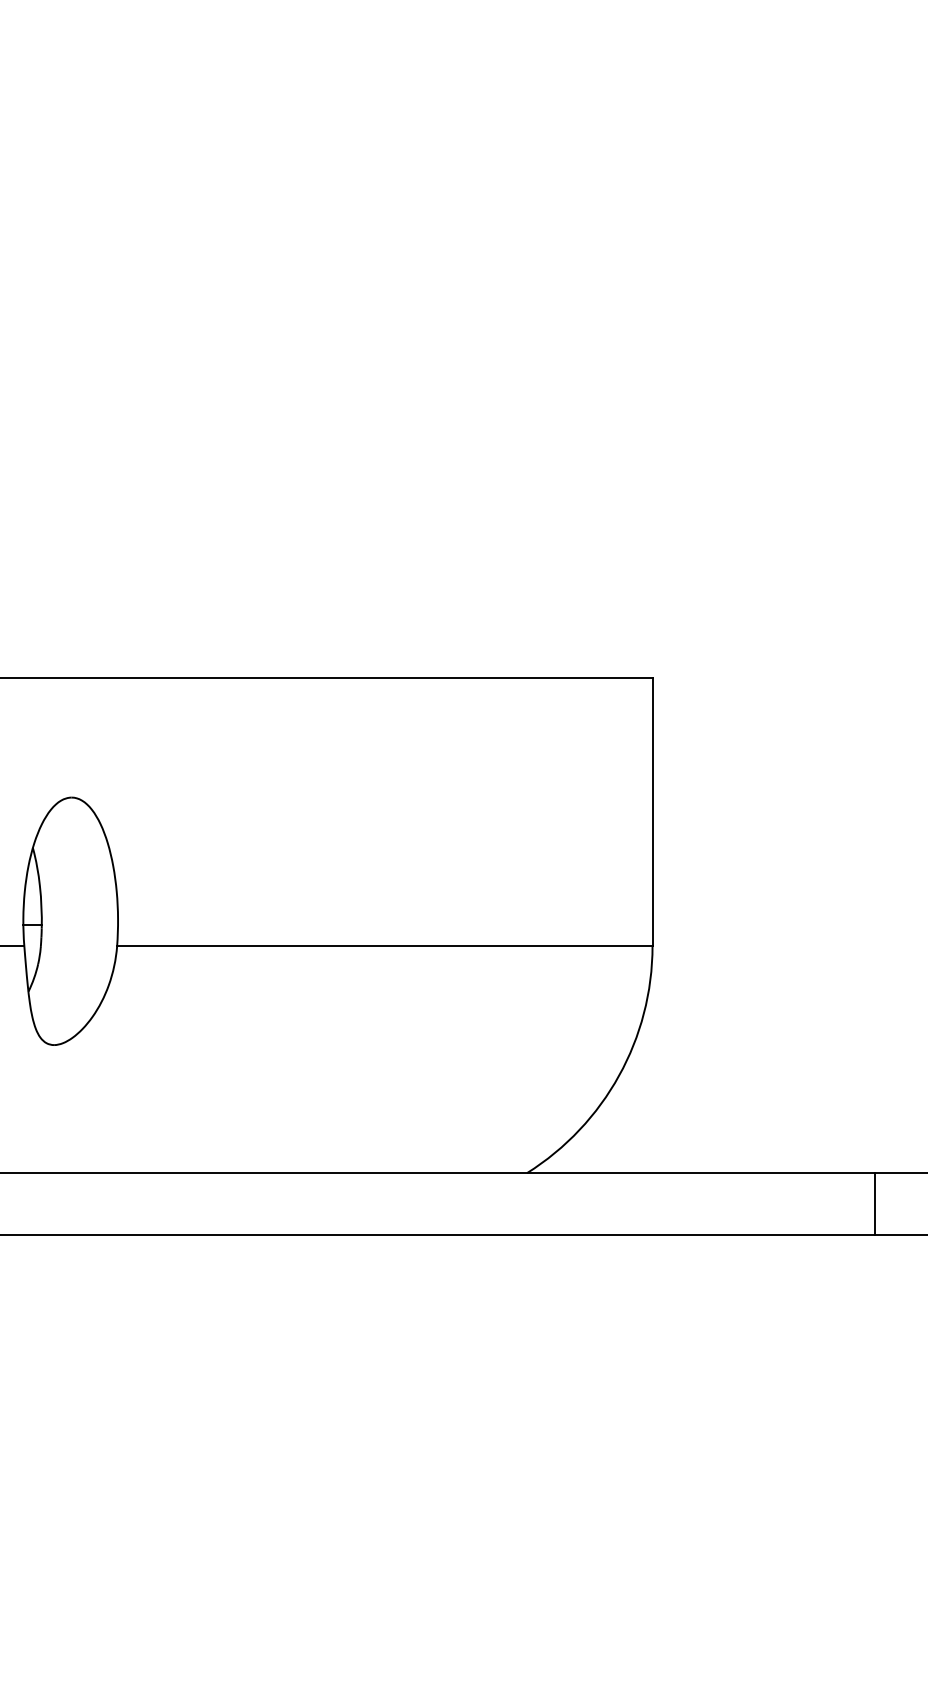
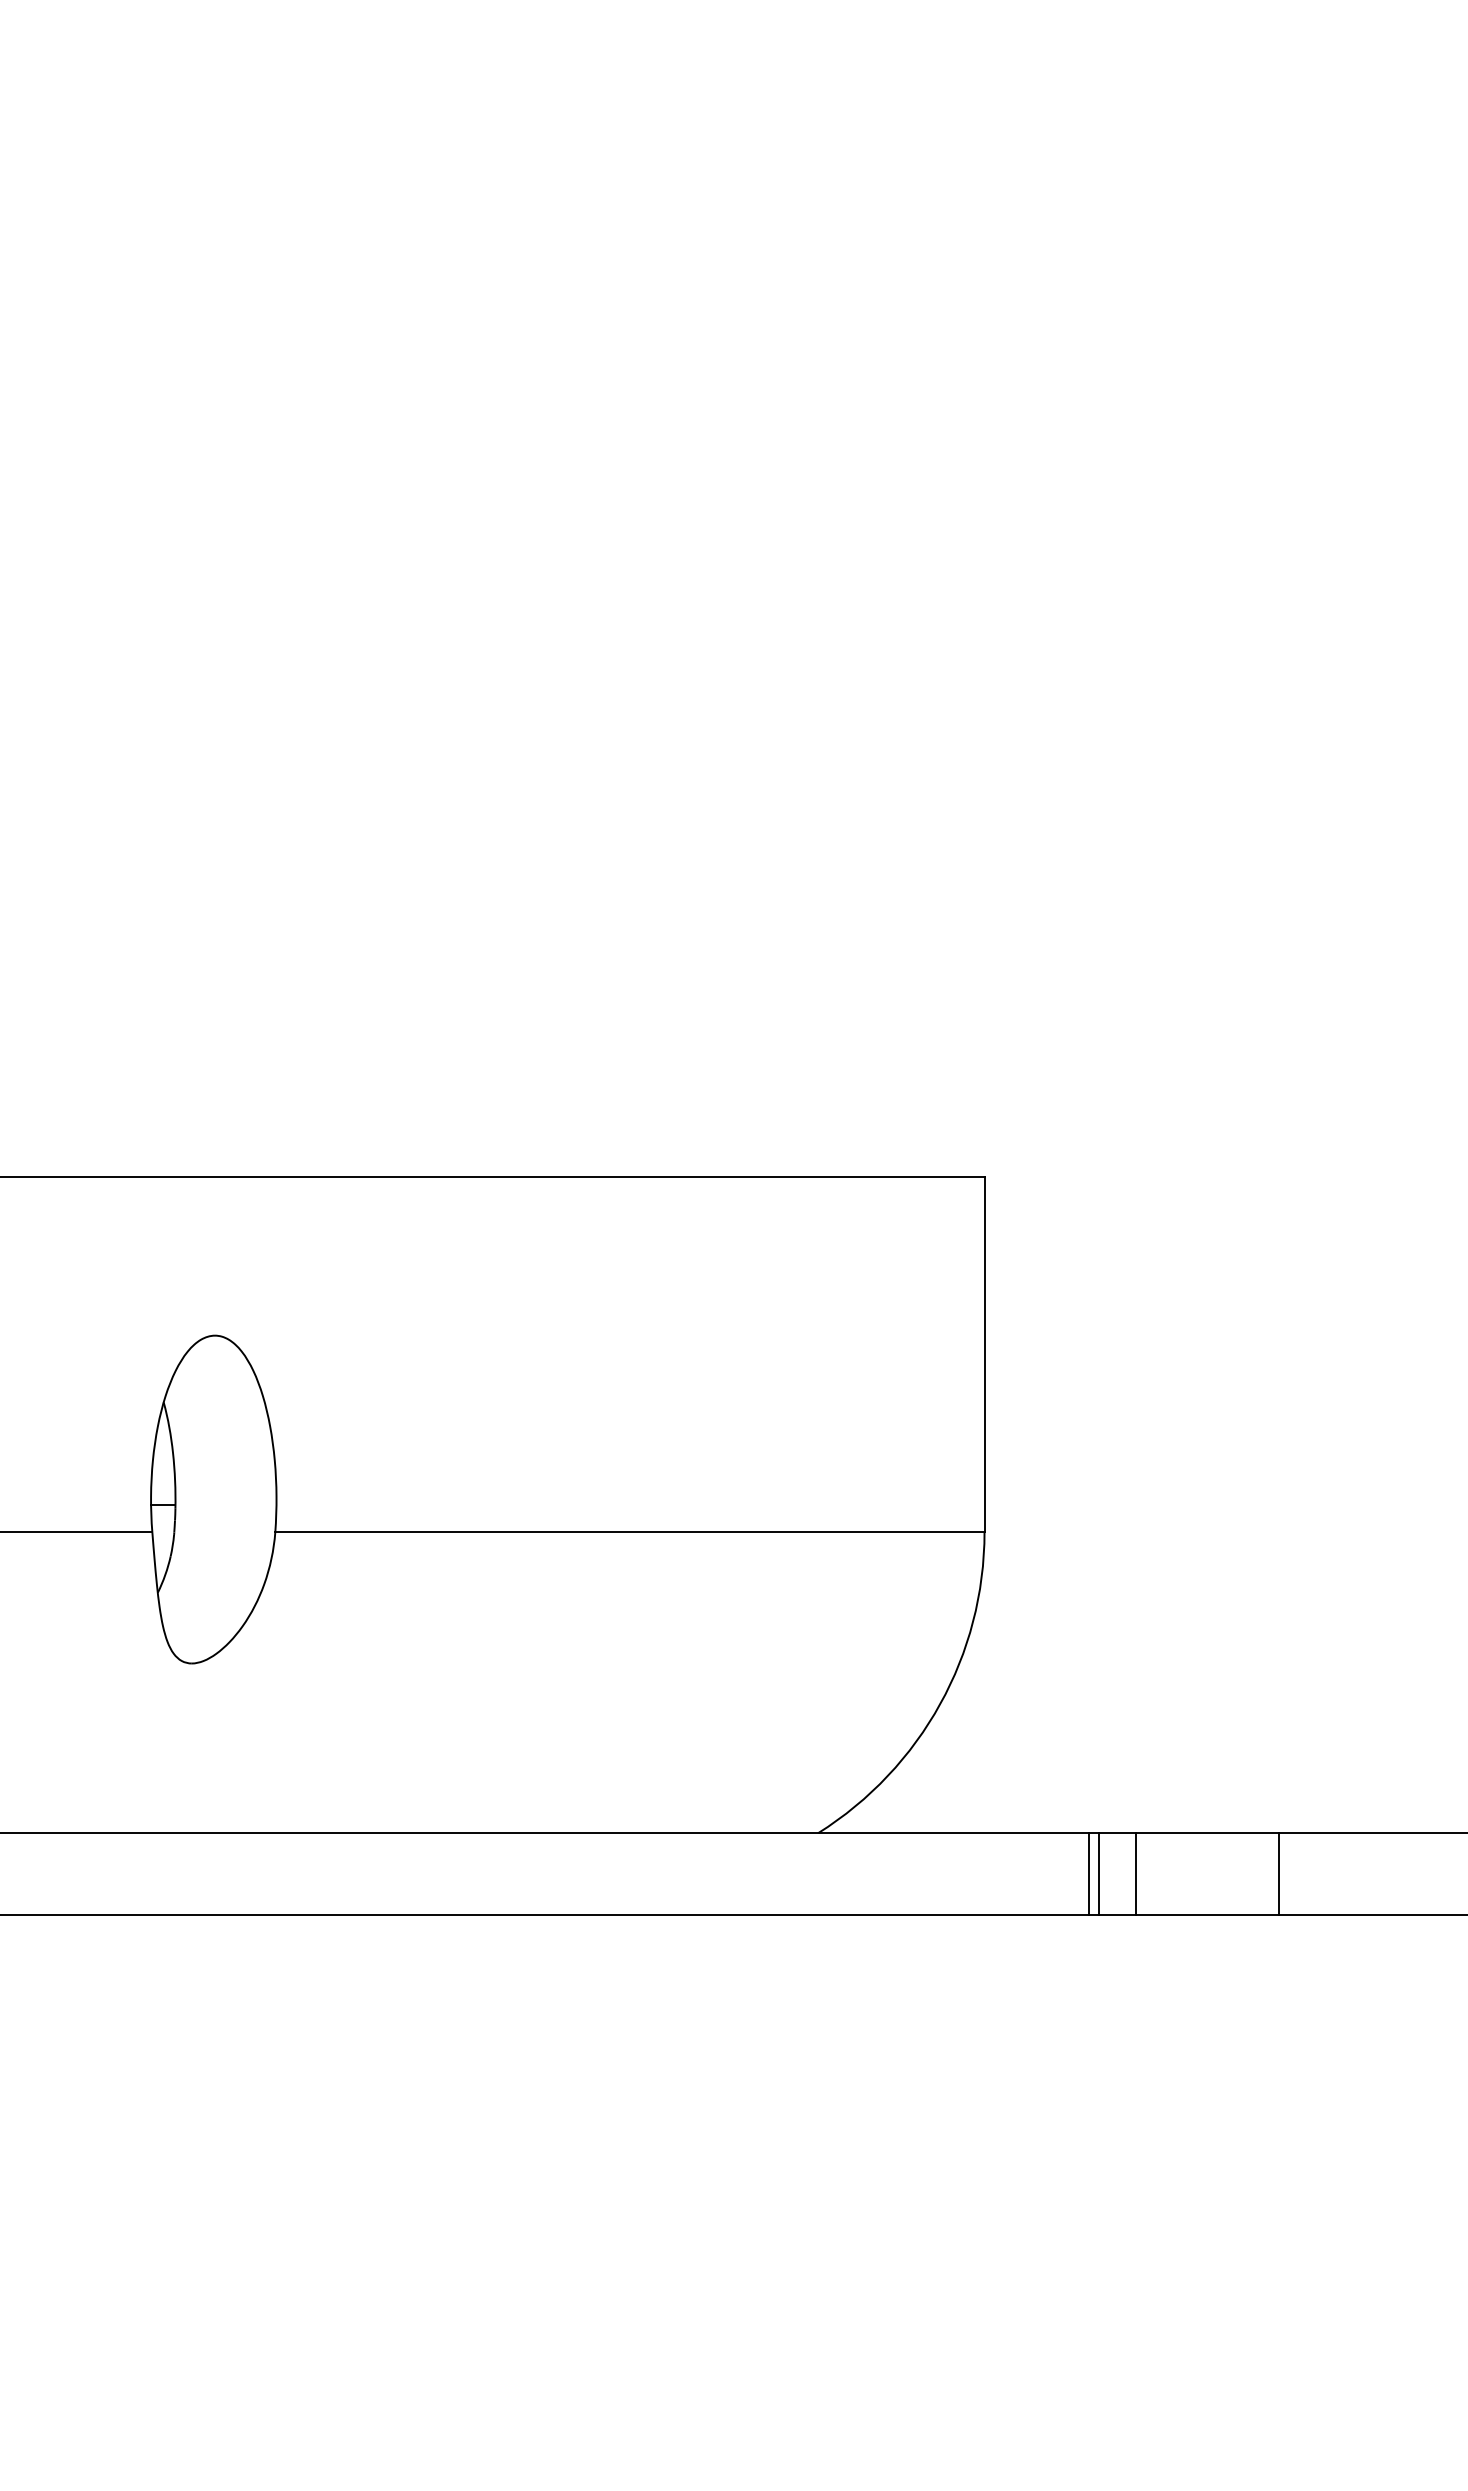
line: (731, 1203) -> (1089, 1873), added
line: (738, 1203) -> (1098, 1873), added
line: (766, 1203) -> (1135, 1873), added

